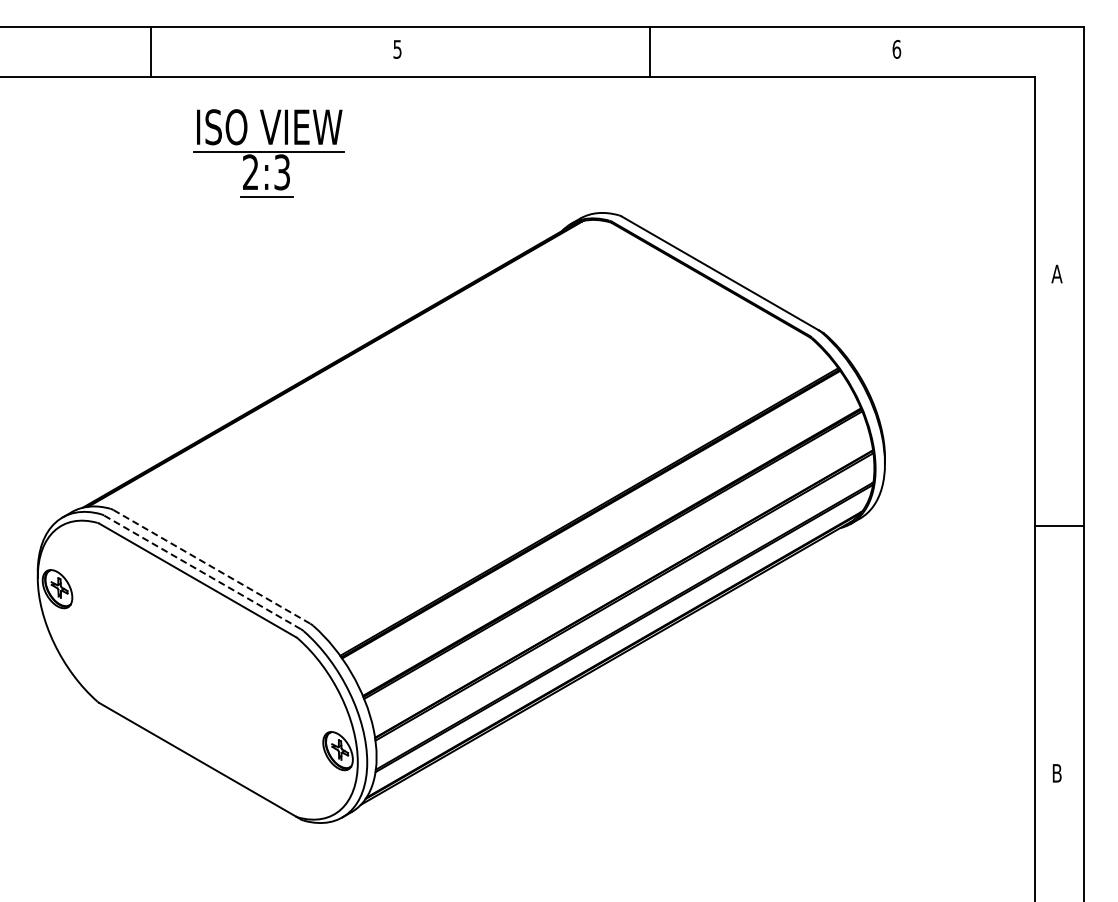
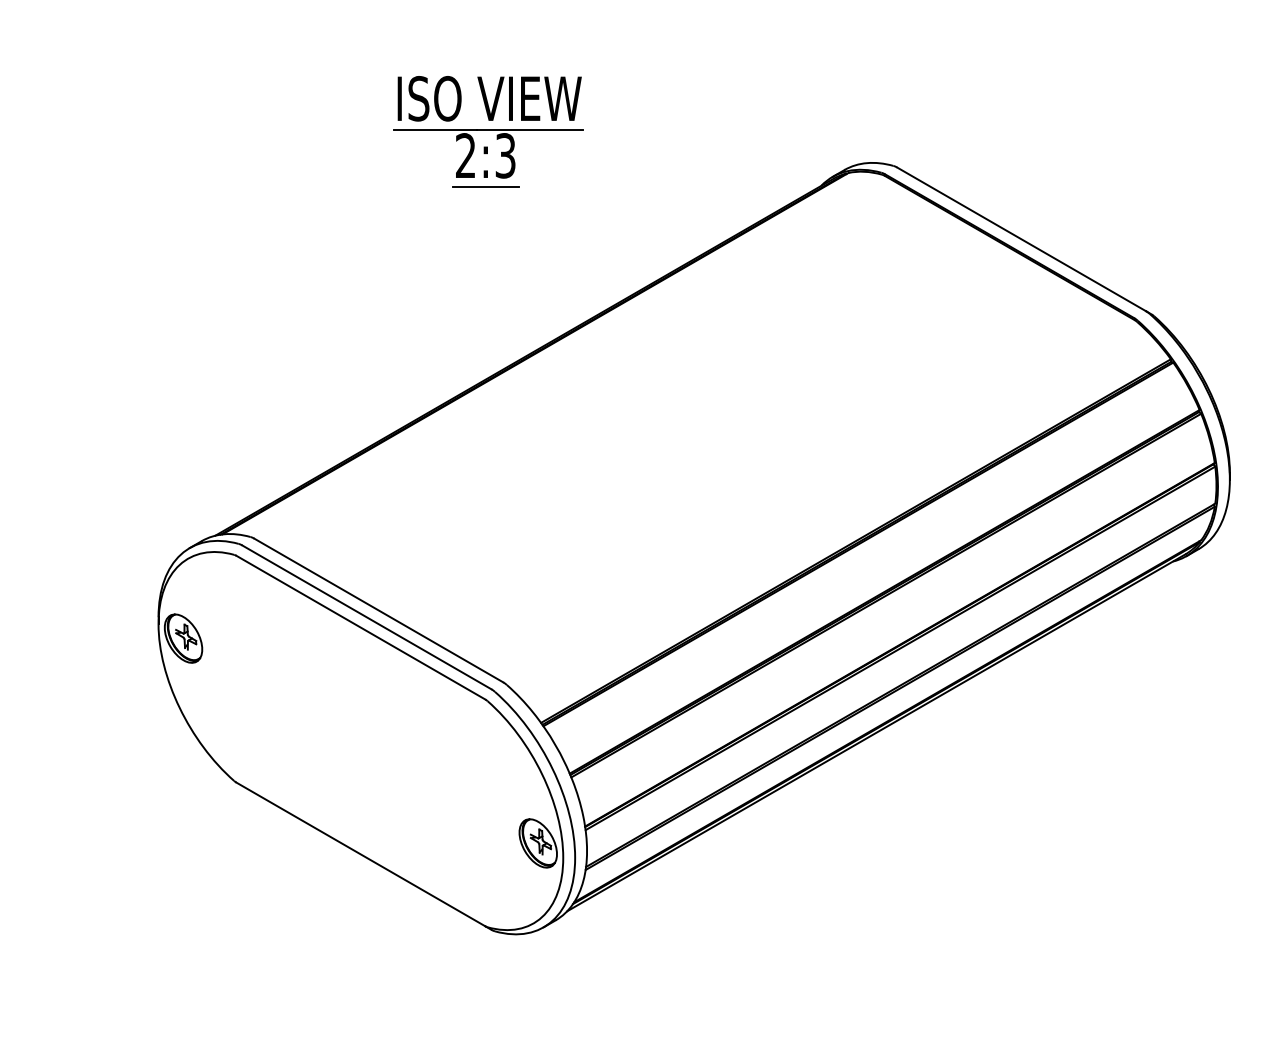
part: (268, 153) -> (488, 131), moved
line: (211, 566) -> (378, 609), dashed -> solid
line: (202, 572) -> (366, 617), dashed -> solid

